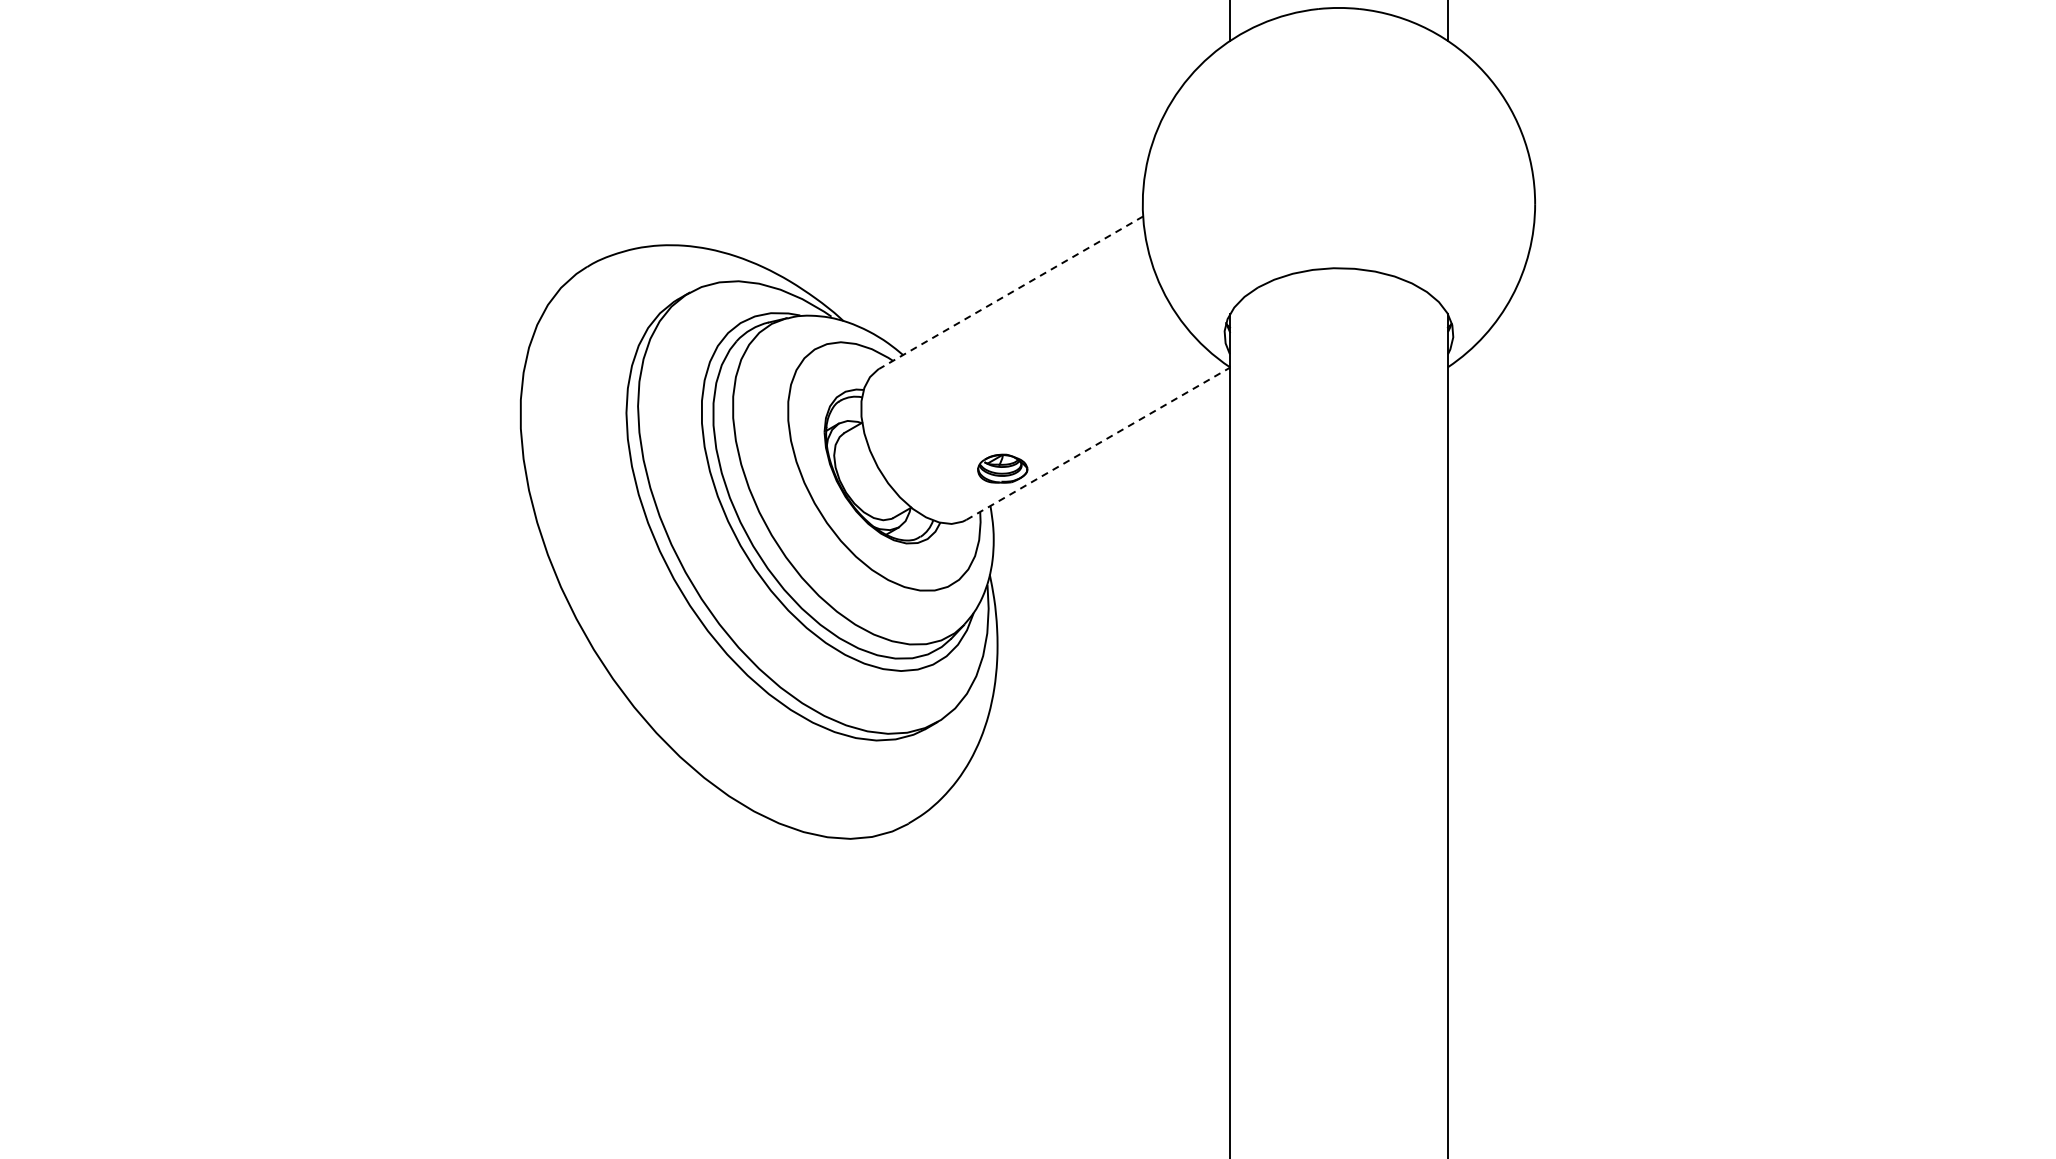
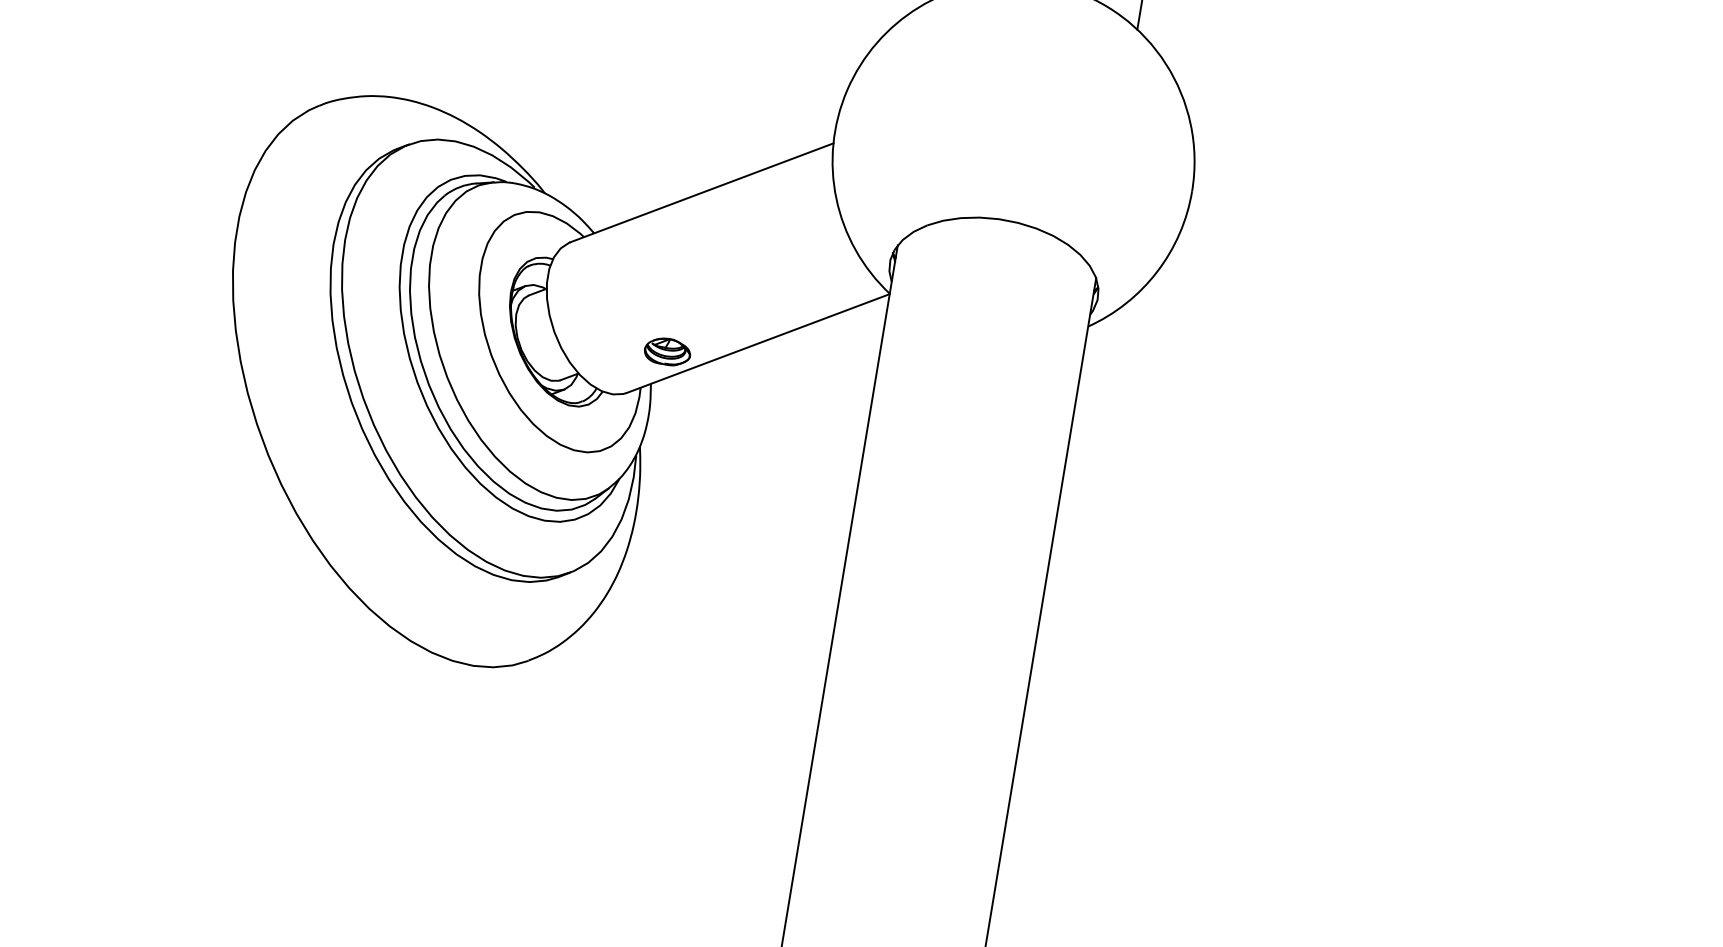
line: (1010, 292) -> (701, 192), dashed -> solid
line: (1098, 443) -> (758, 343), dashed -> solid

